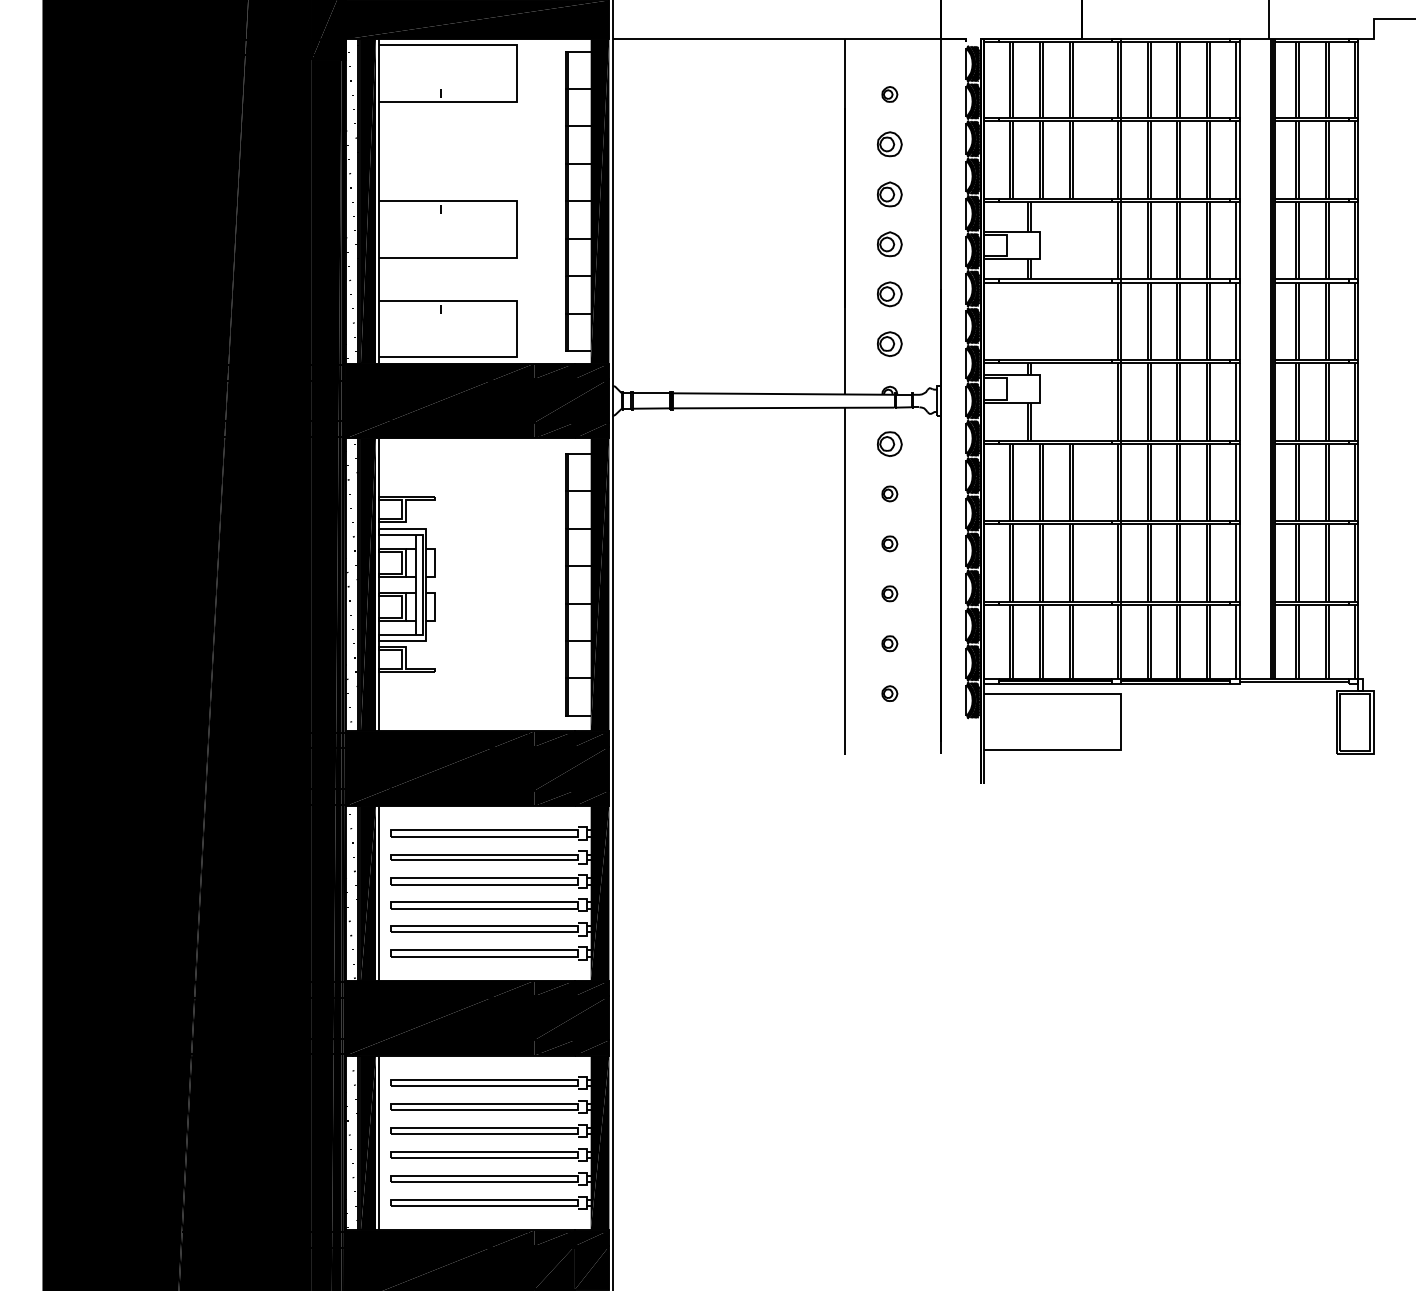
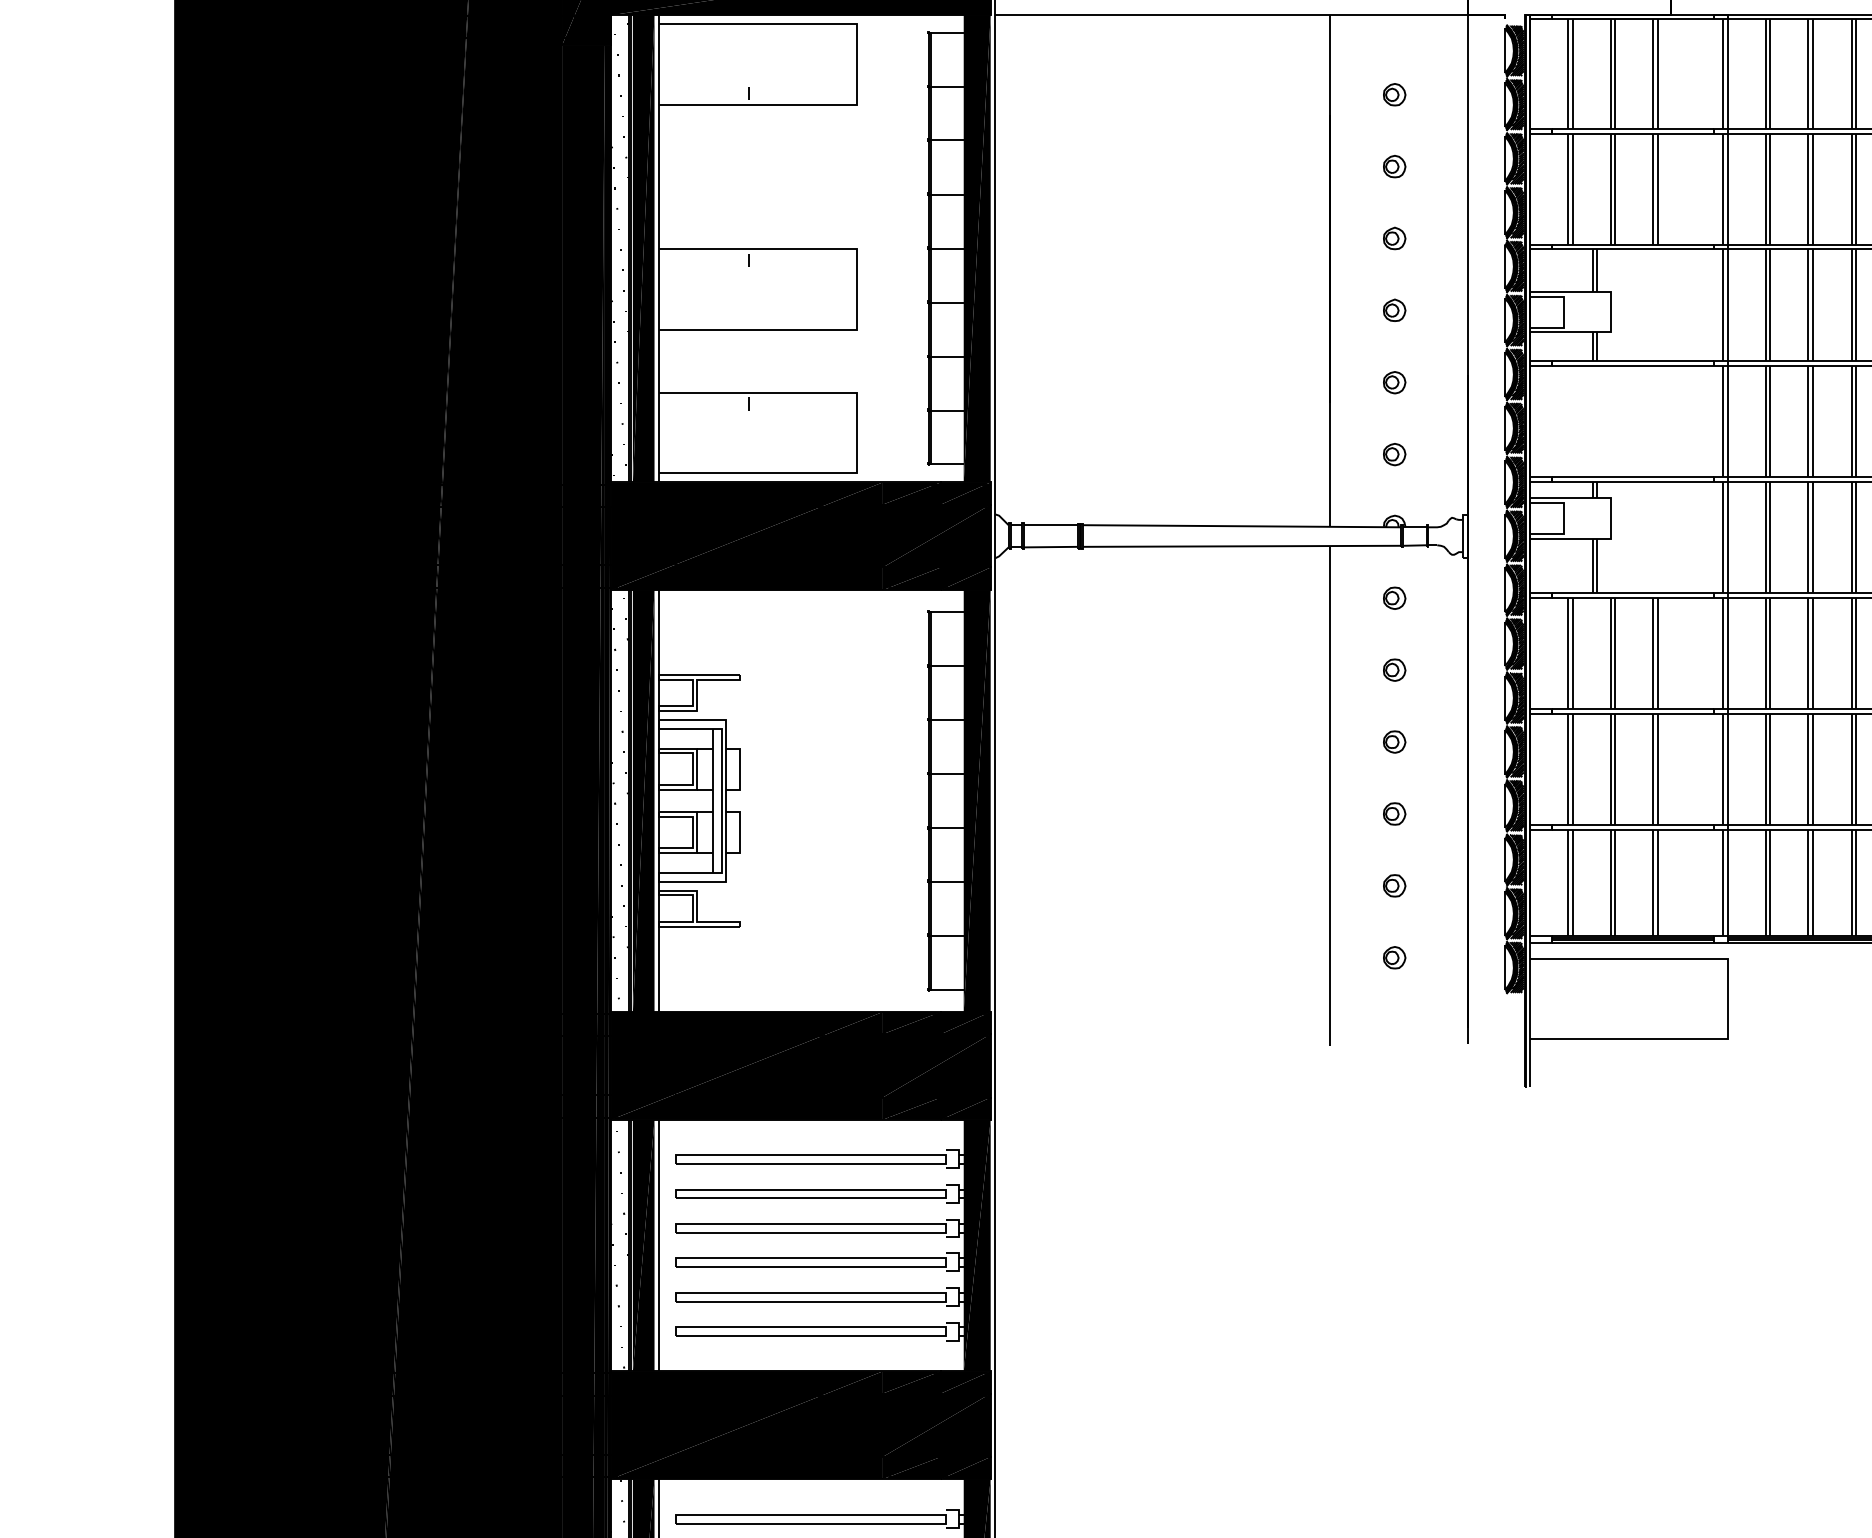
part: (889, 144) -> (1394, 166), size x0.62
part: (889, 193) -> (1394, 237), size x0.62
part: (889, 243) -> (1394, 309), size x0.62
part: (889, 294) -> (1394, 382), size x0.62
part: (889, 344) -> (1394, 454), size x0.62
part: (889, 443) -> (1394, 597), size x0.62

